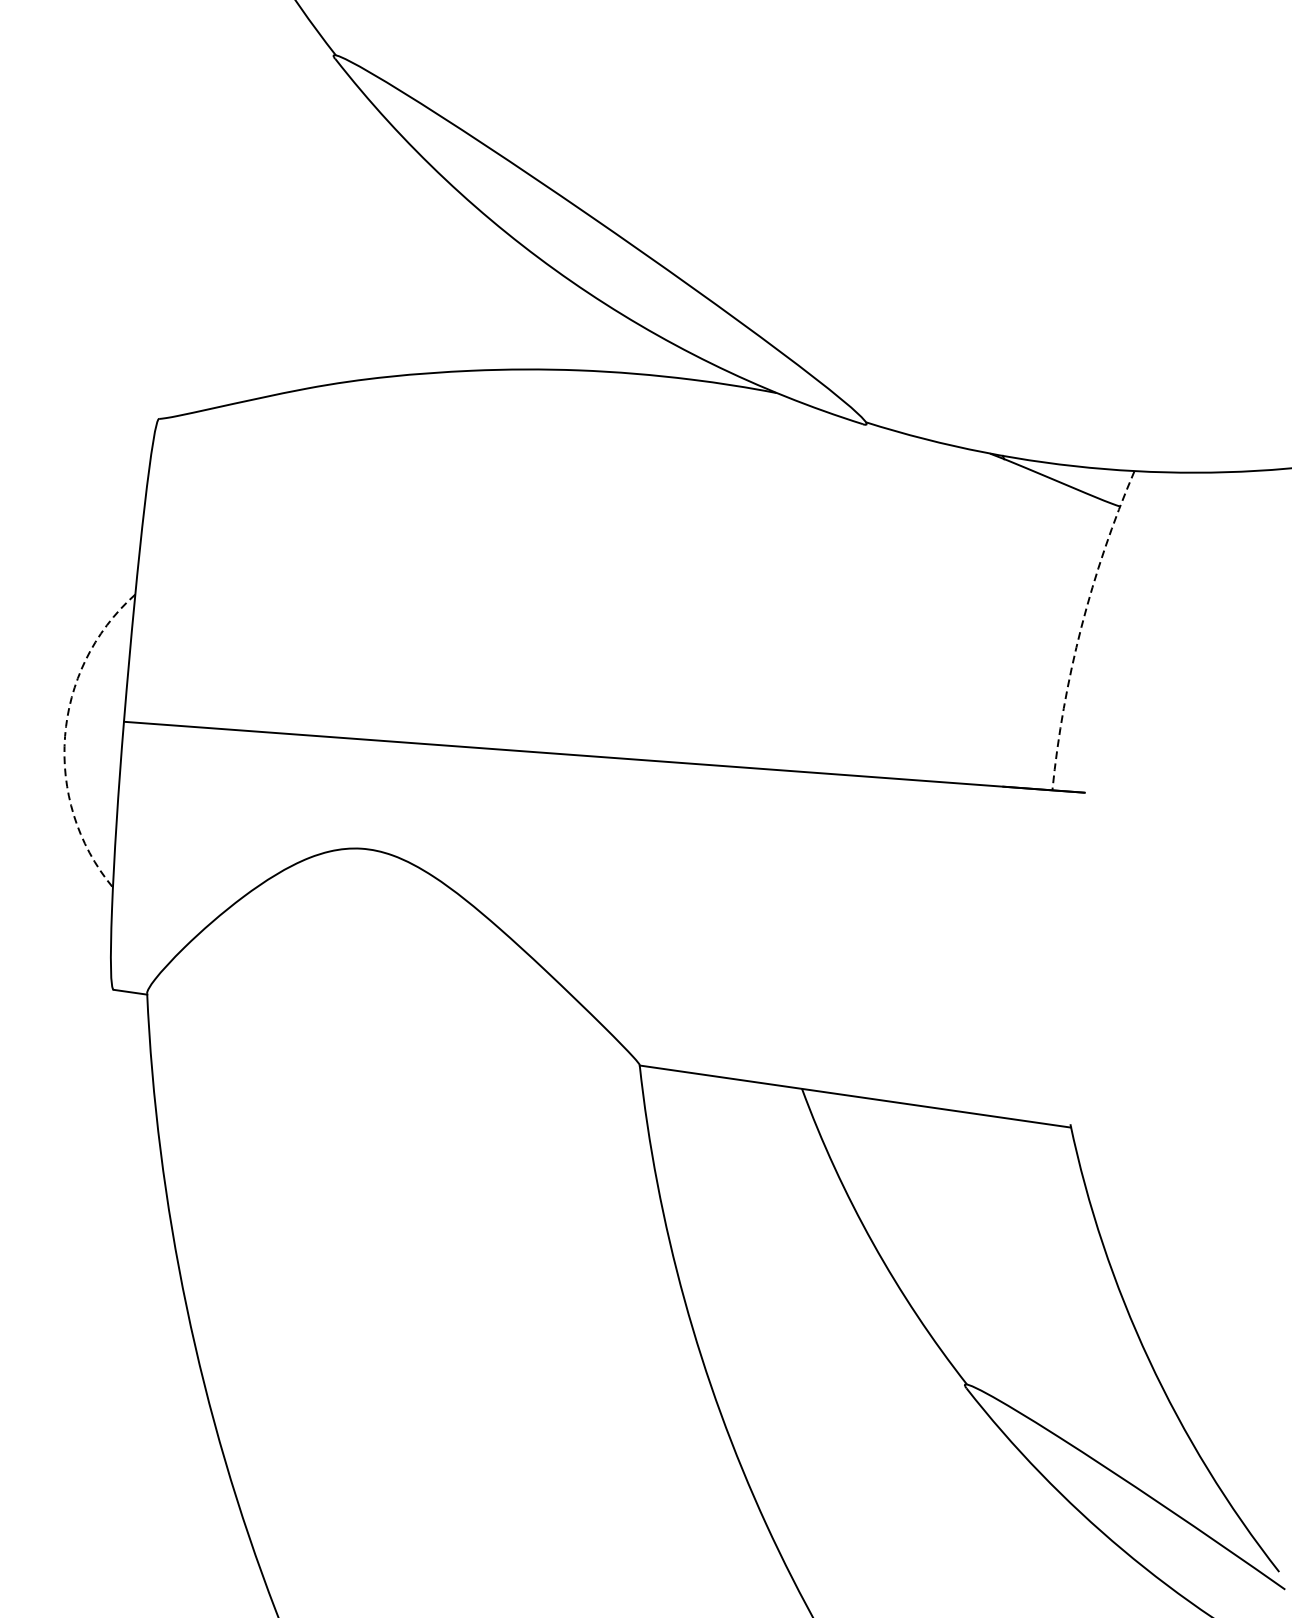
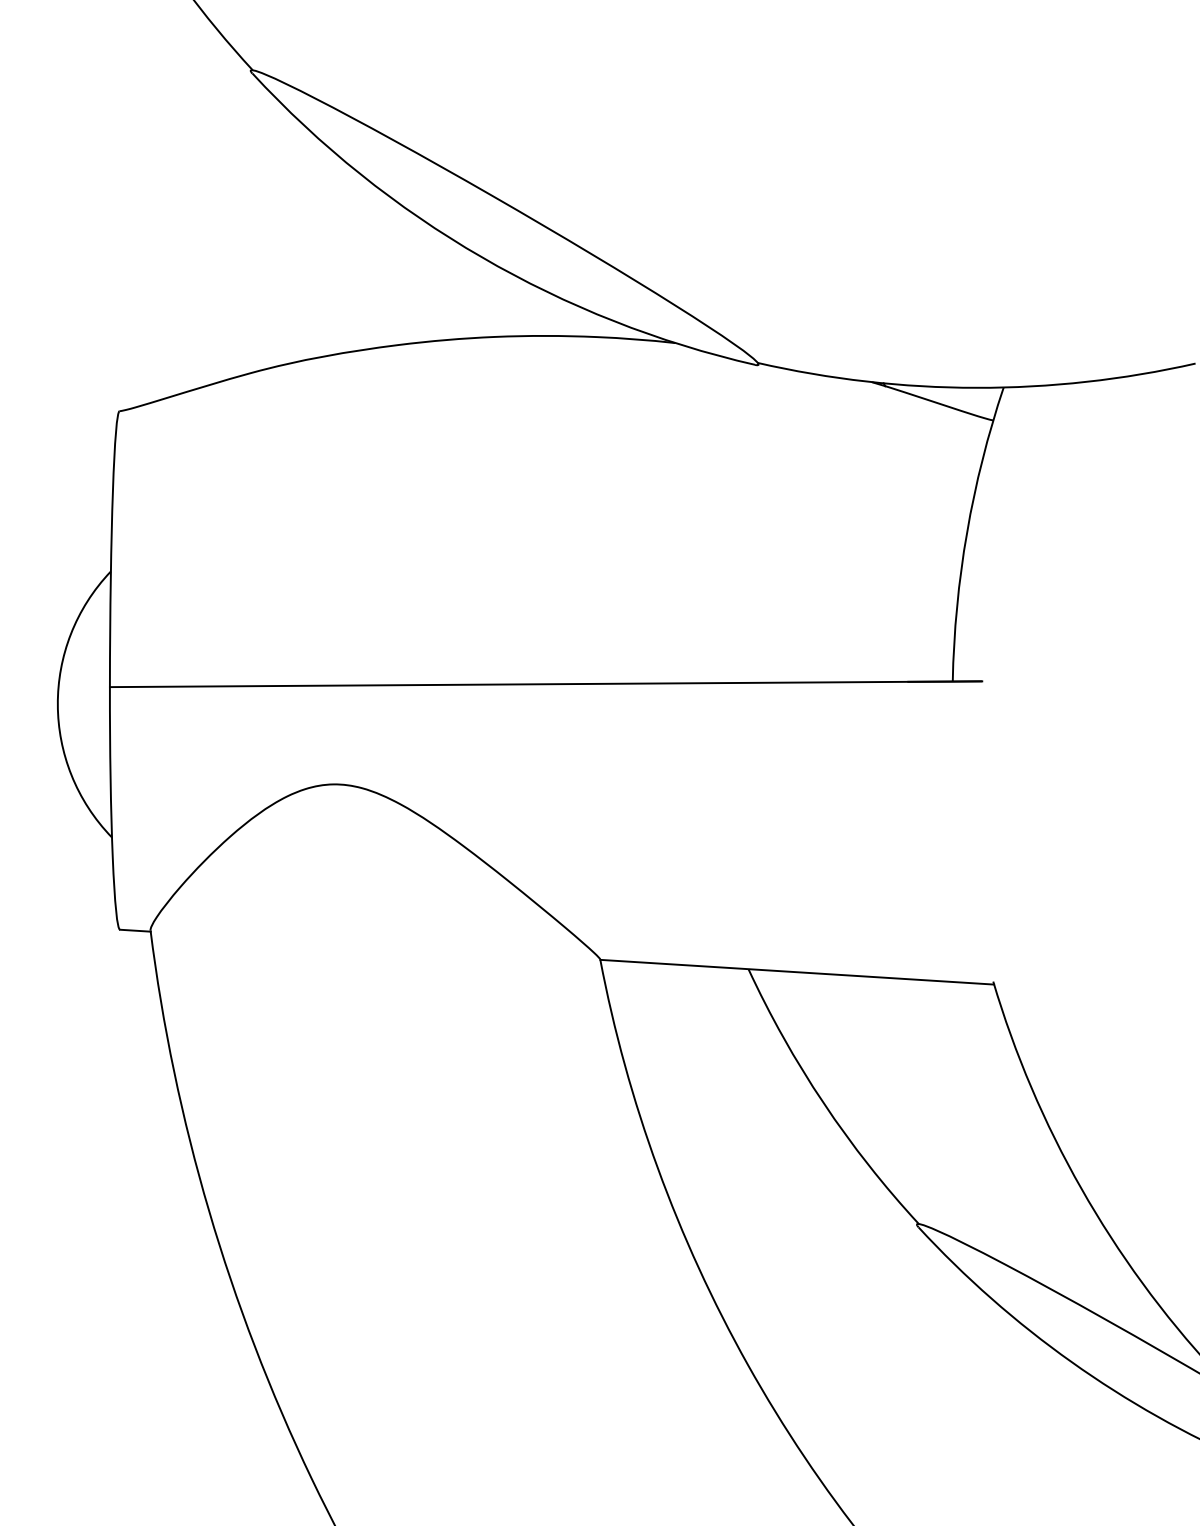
arc: (1081, 627) -> (967, 532), dashed -> solid
arc: (64, 736) -> (57, 704), dashed -> solid

